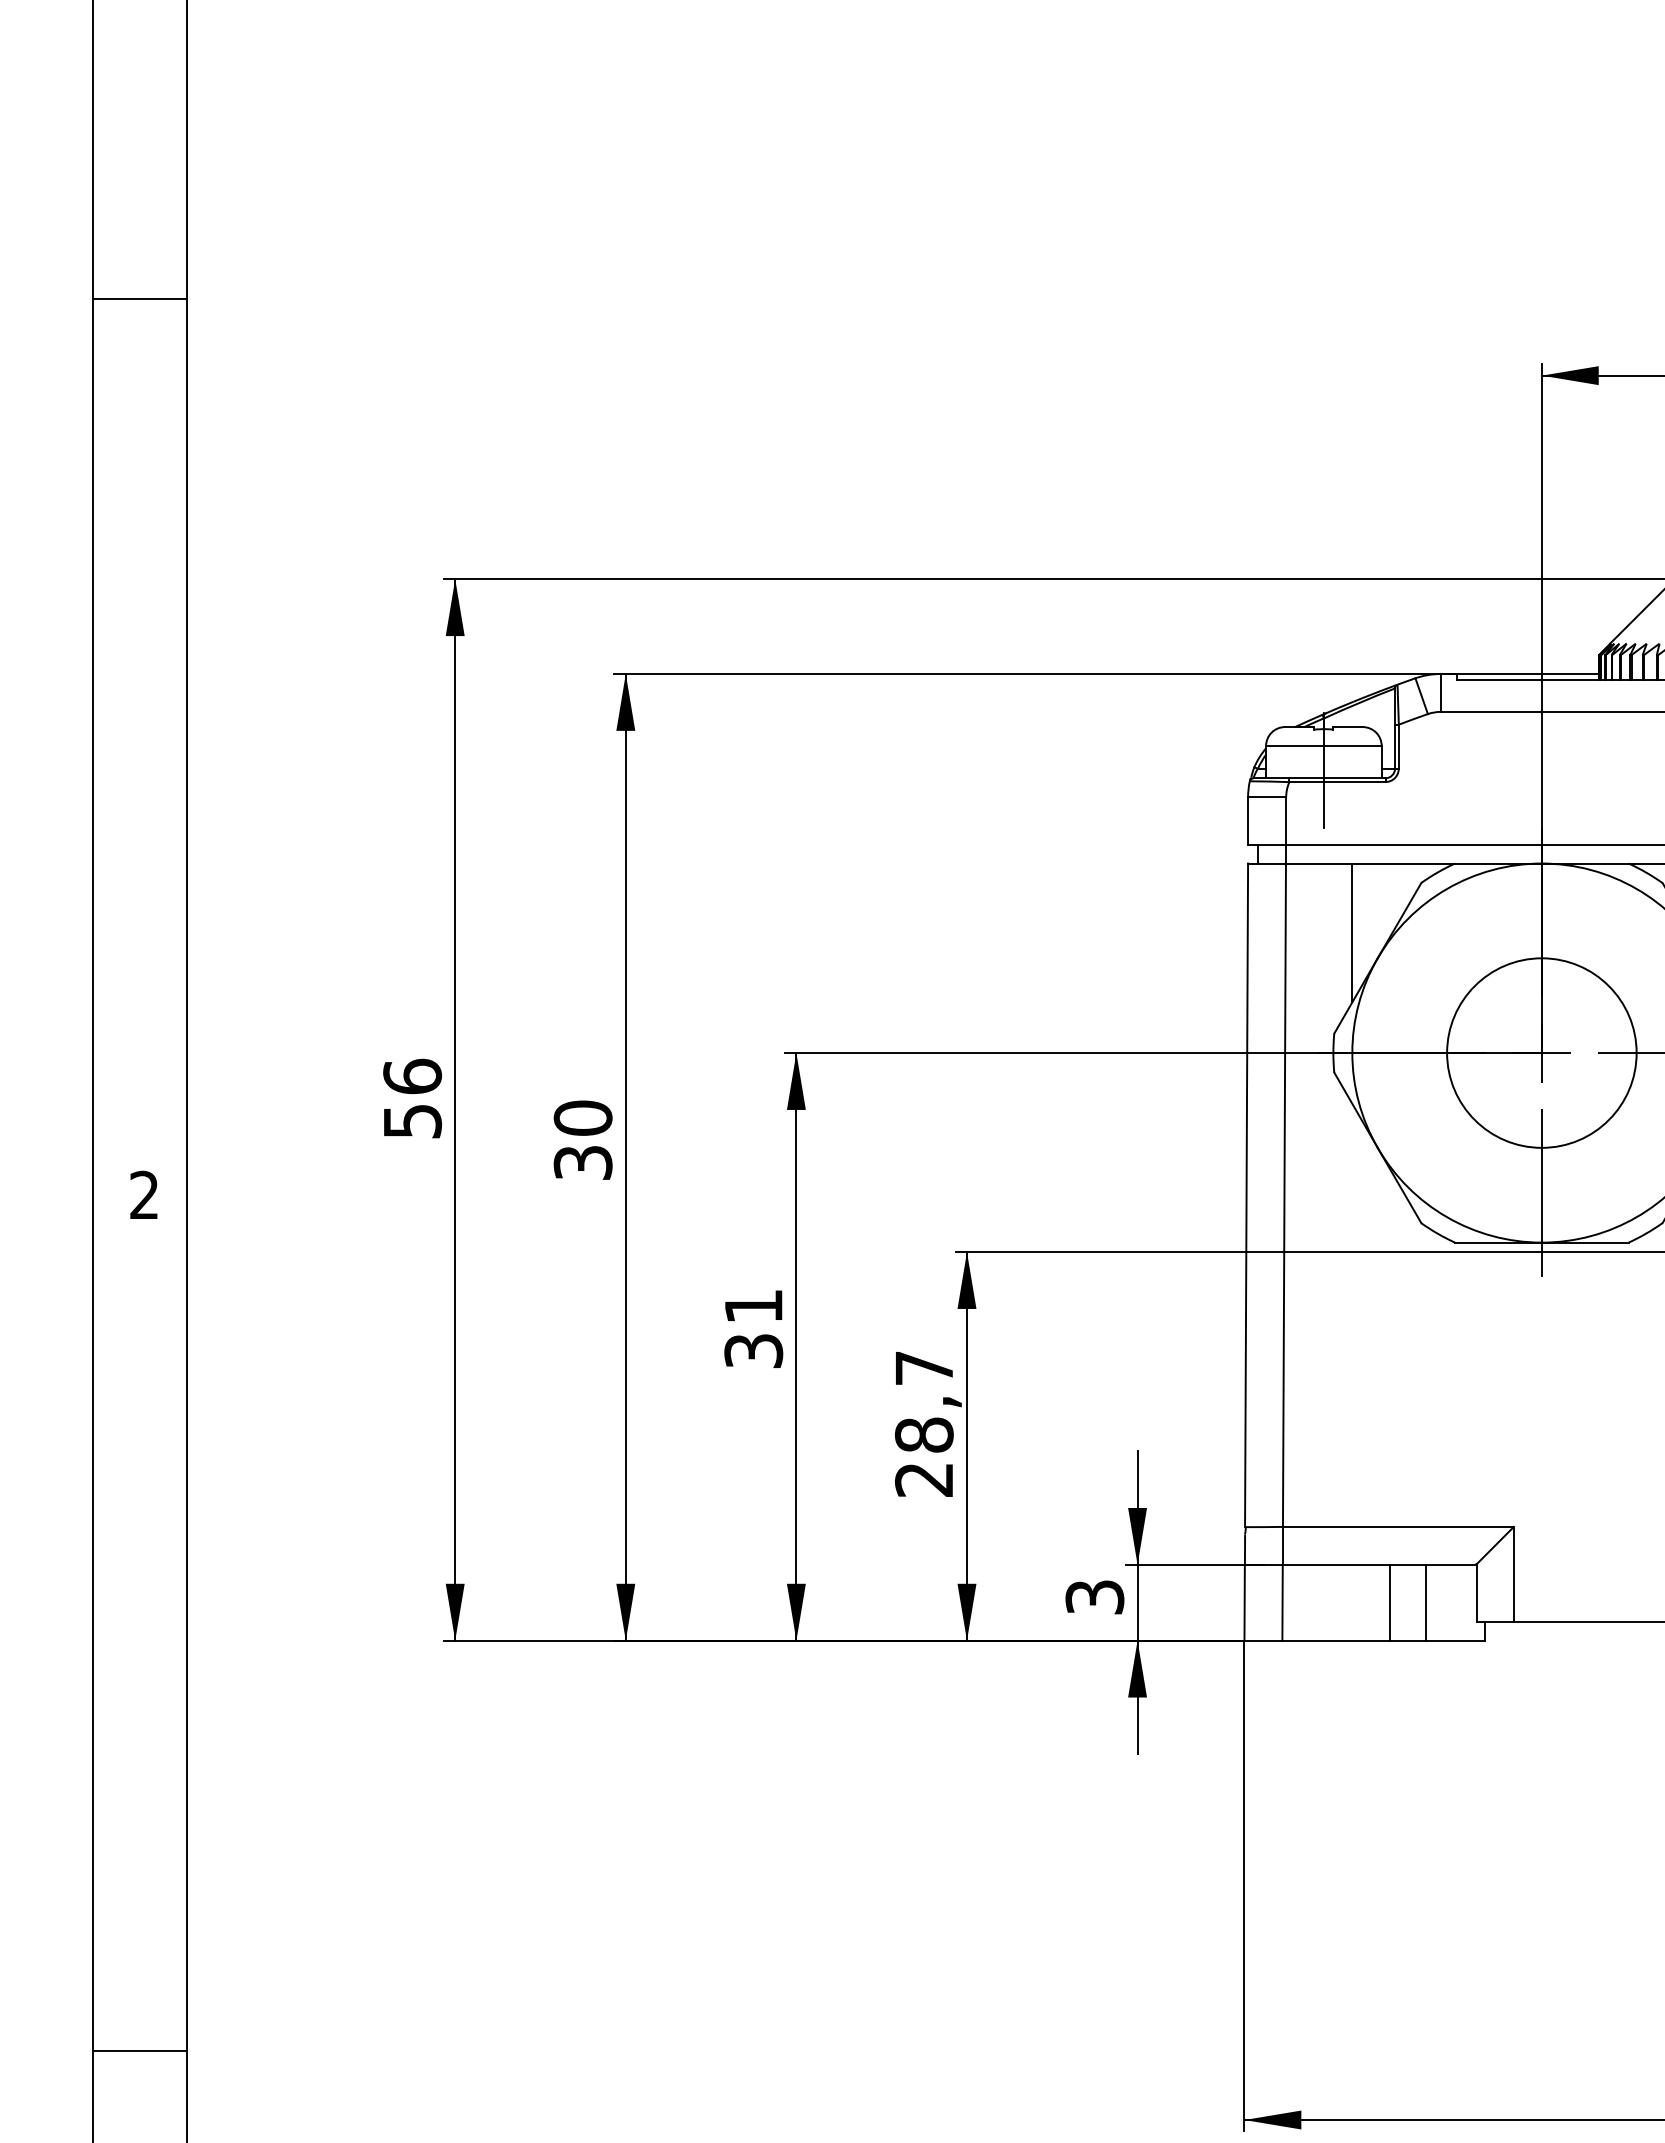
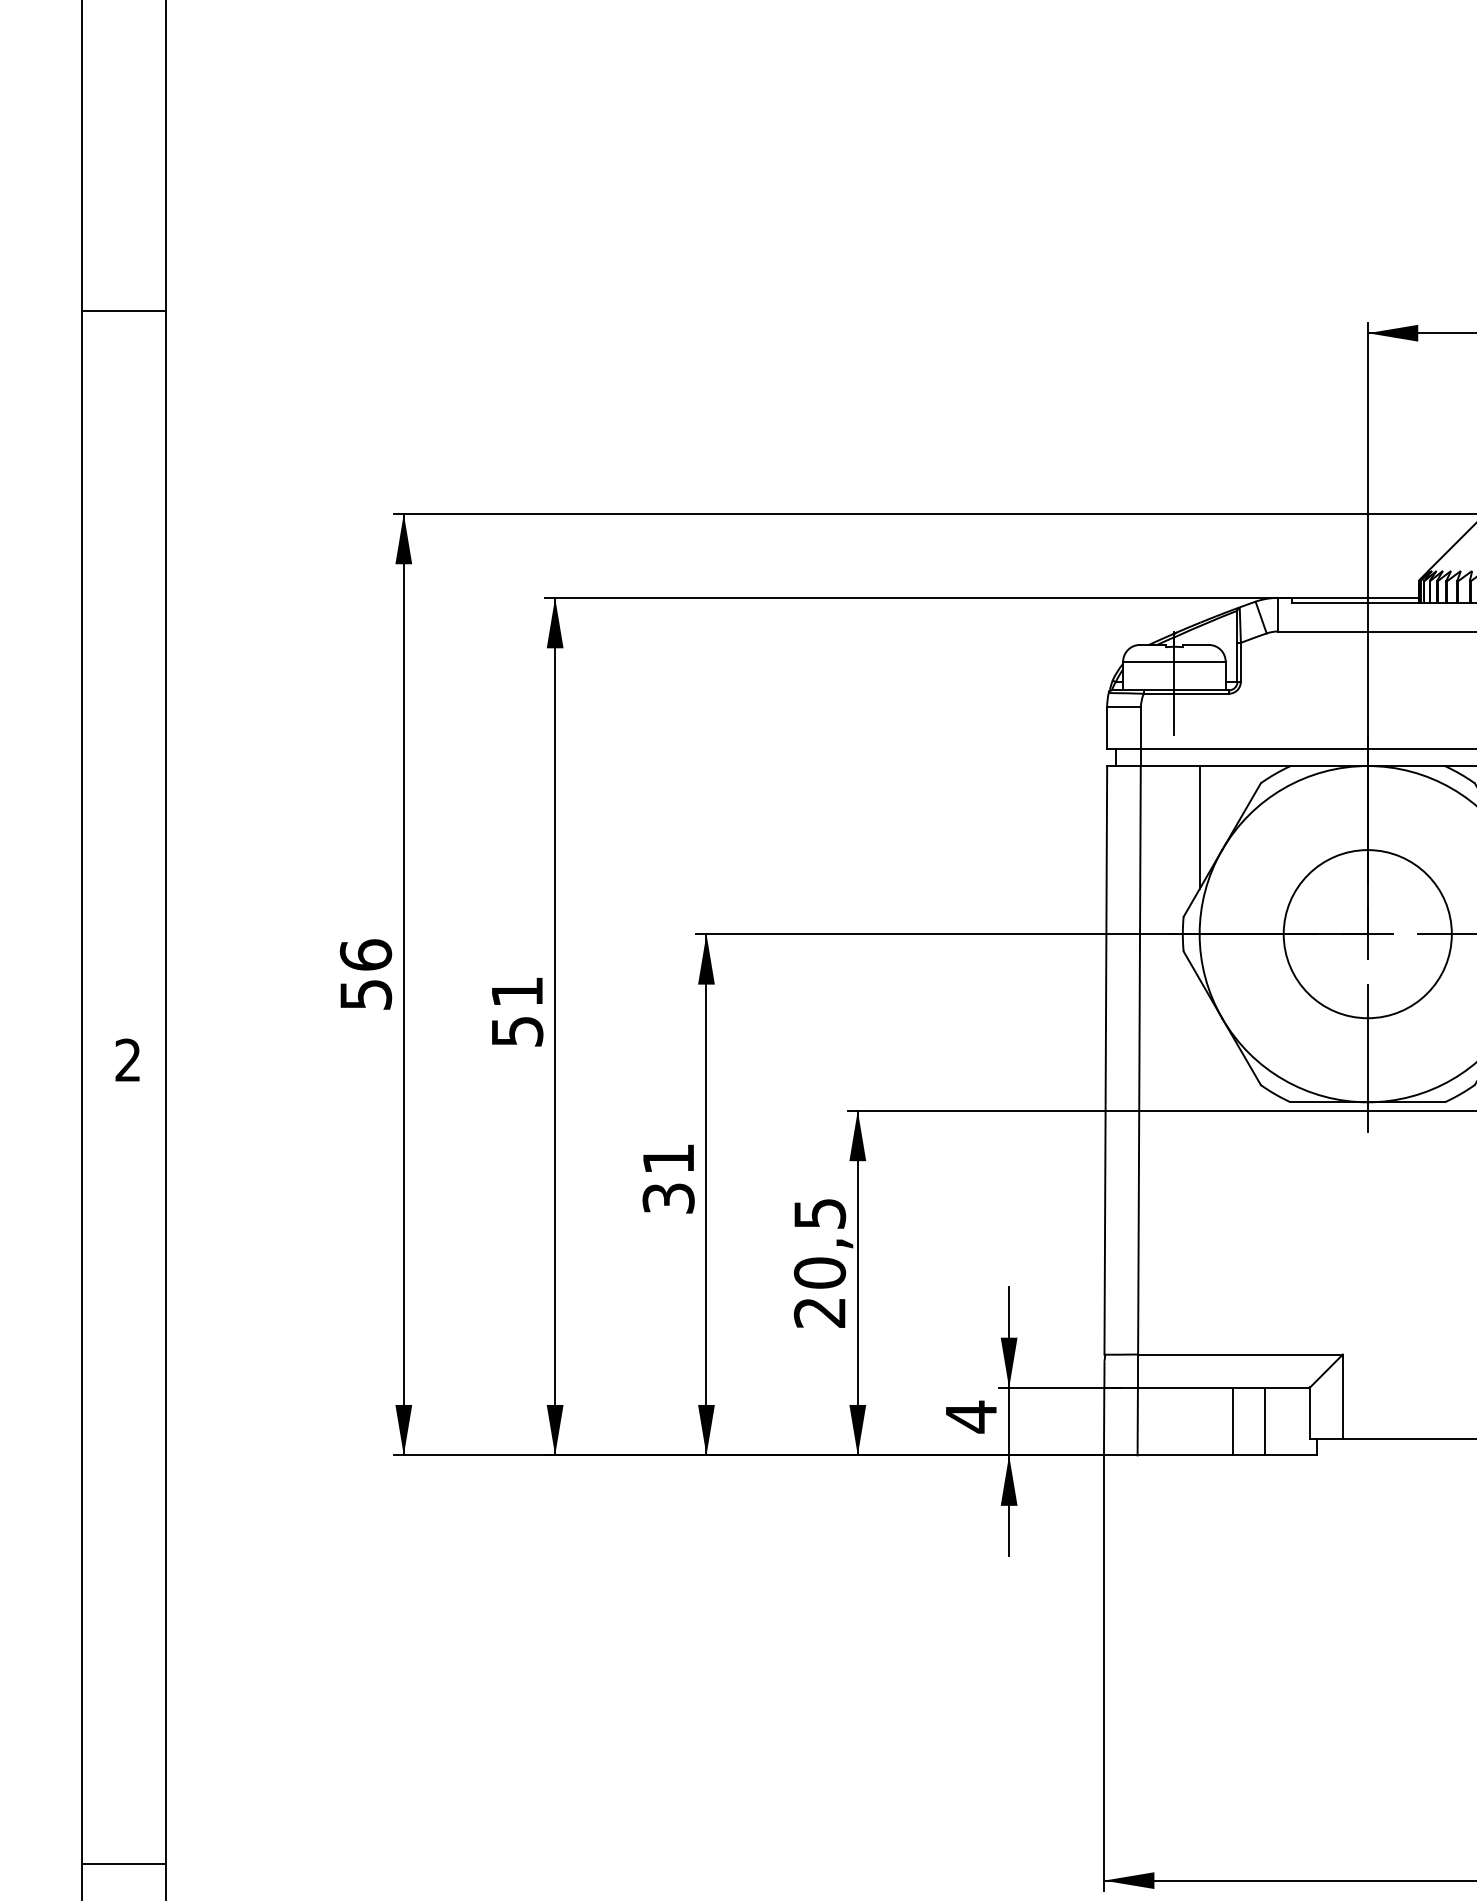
line: (139, 298) -> (123, 310), moved
text: (582, 1139) -> (516, 1010), 30 -> 51
text: (924, 1401) -> (820, 1243), 28,7 -> 20,5
text: (1094, 1597) -> (970, 1417), 3 -> 4
line: (139, 2051) -> (123, 1864), moved

